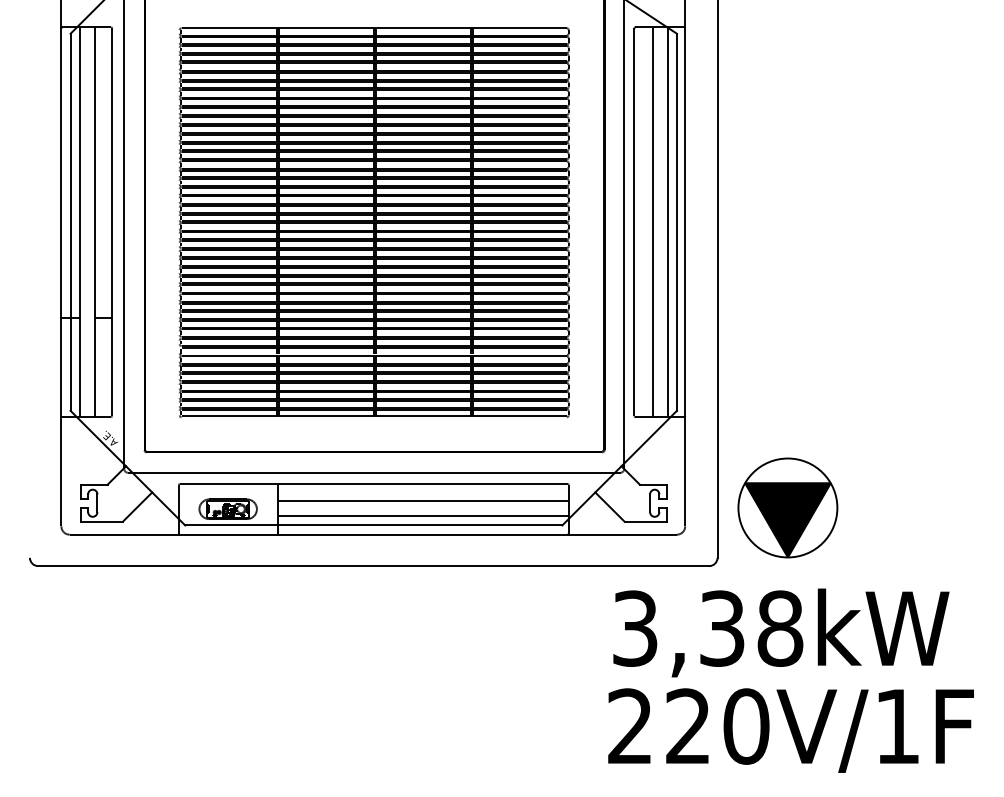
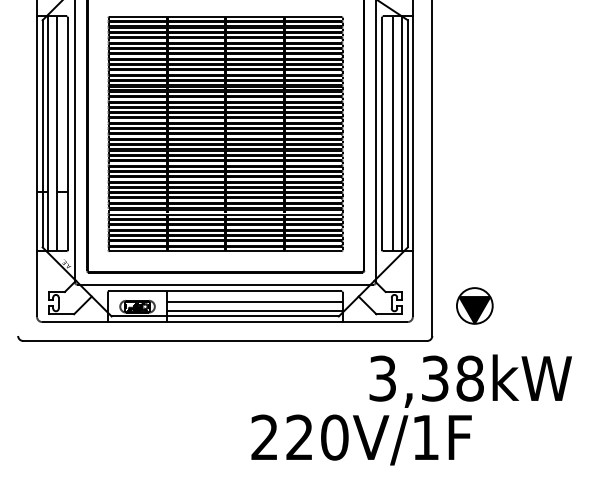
part: (787, 507) -> (474, 305), size x0.6
text: (790, 729) -> (361, 439), moved

